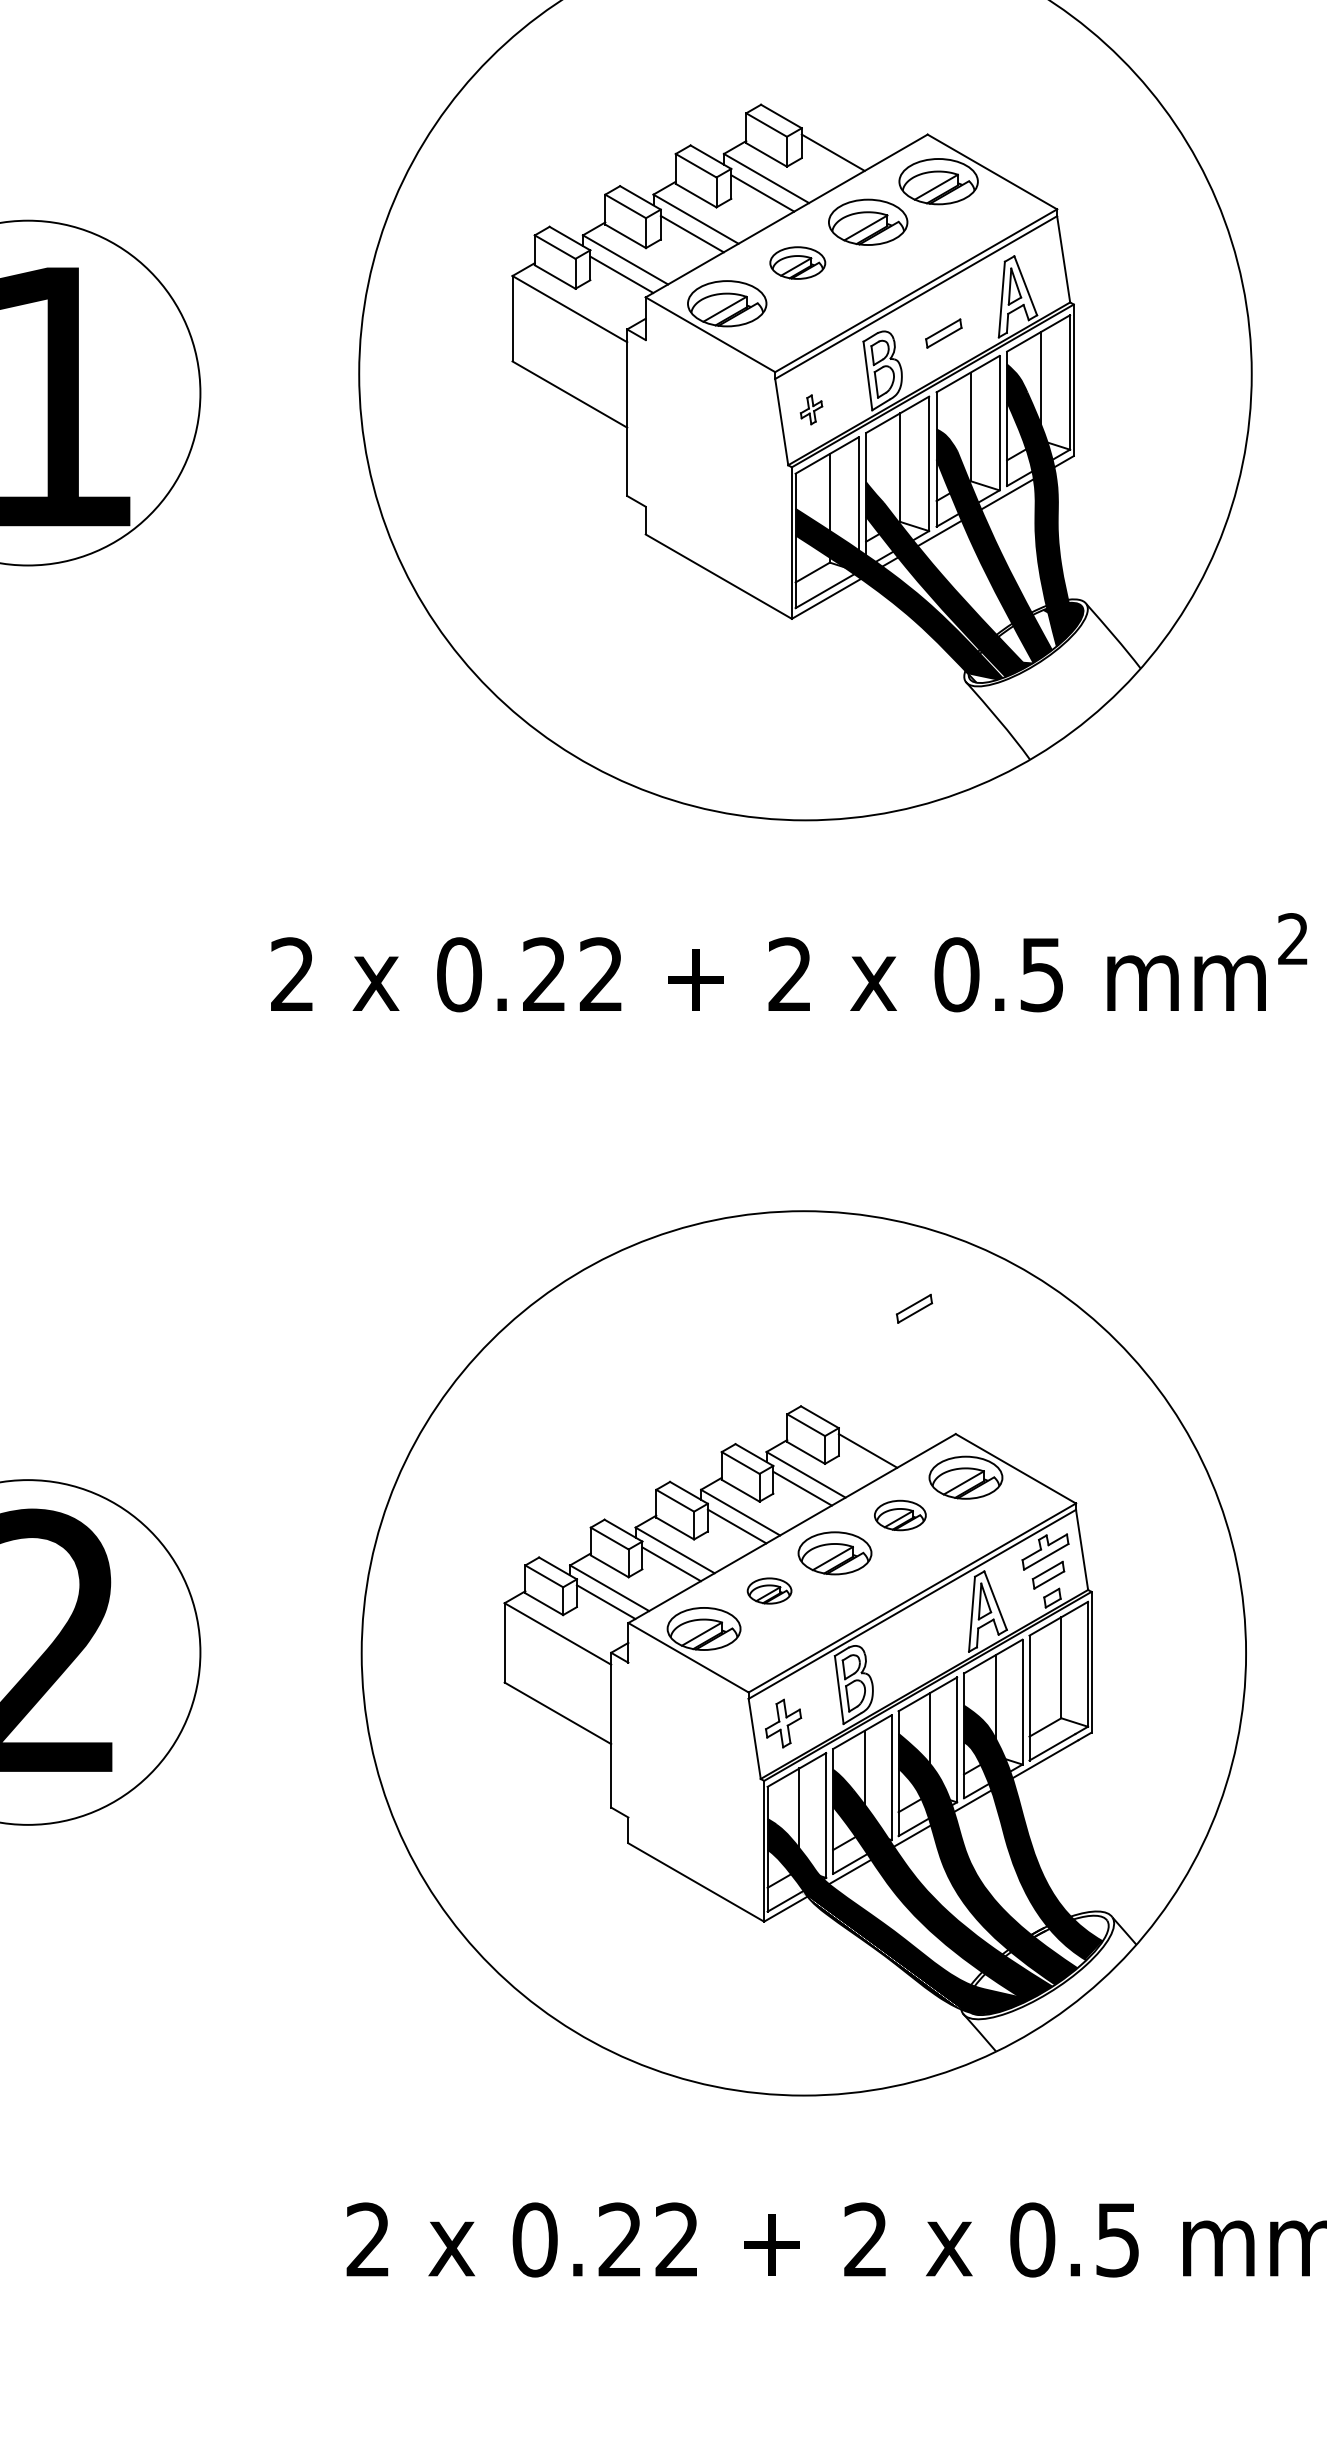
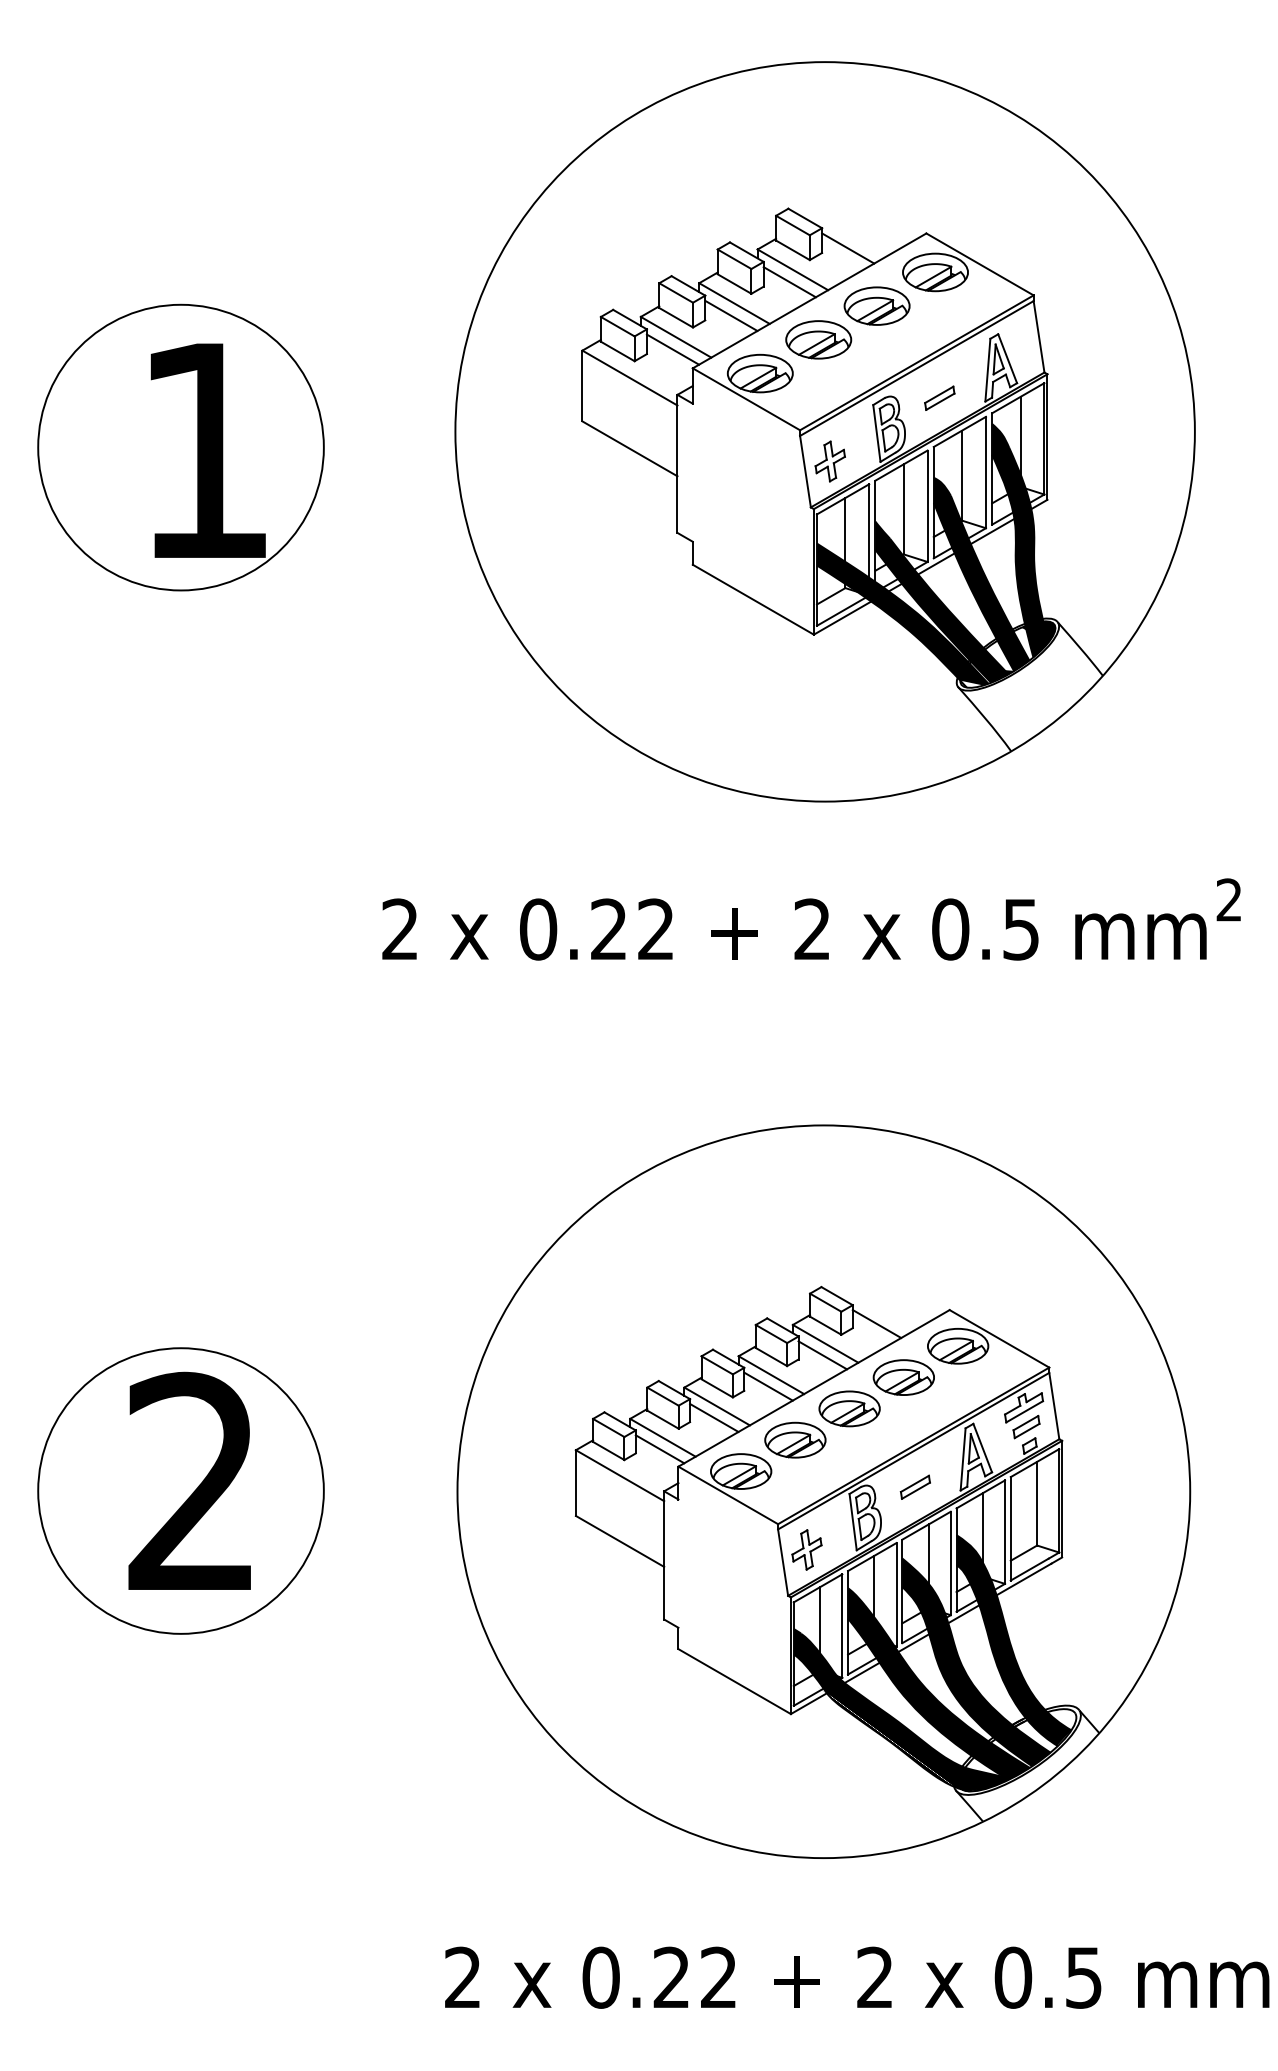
part: (797, 262) -> (818, 339), size x1.43
part: (810, 409) -> (829, 461), size x1.67
part: (913, 1307) -> (914, 1486), moved
part: (900, 1515) -> (903, 1377), size x1.43
part: (769, 1590) -> (795, 1439), size x1.67

